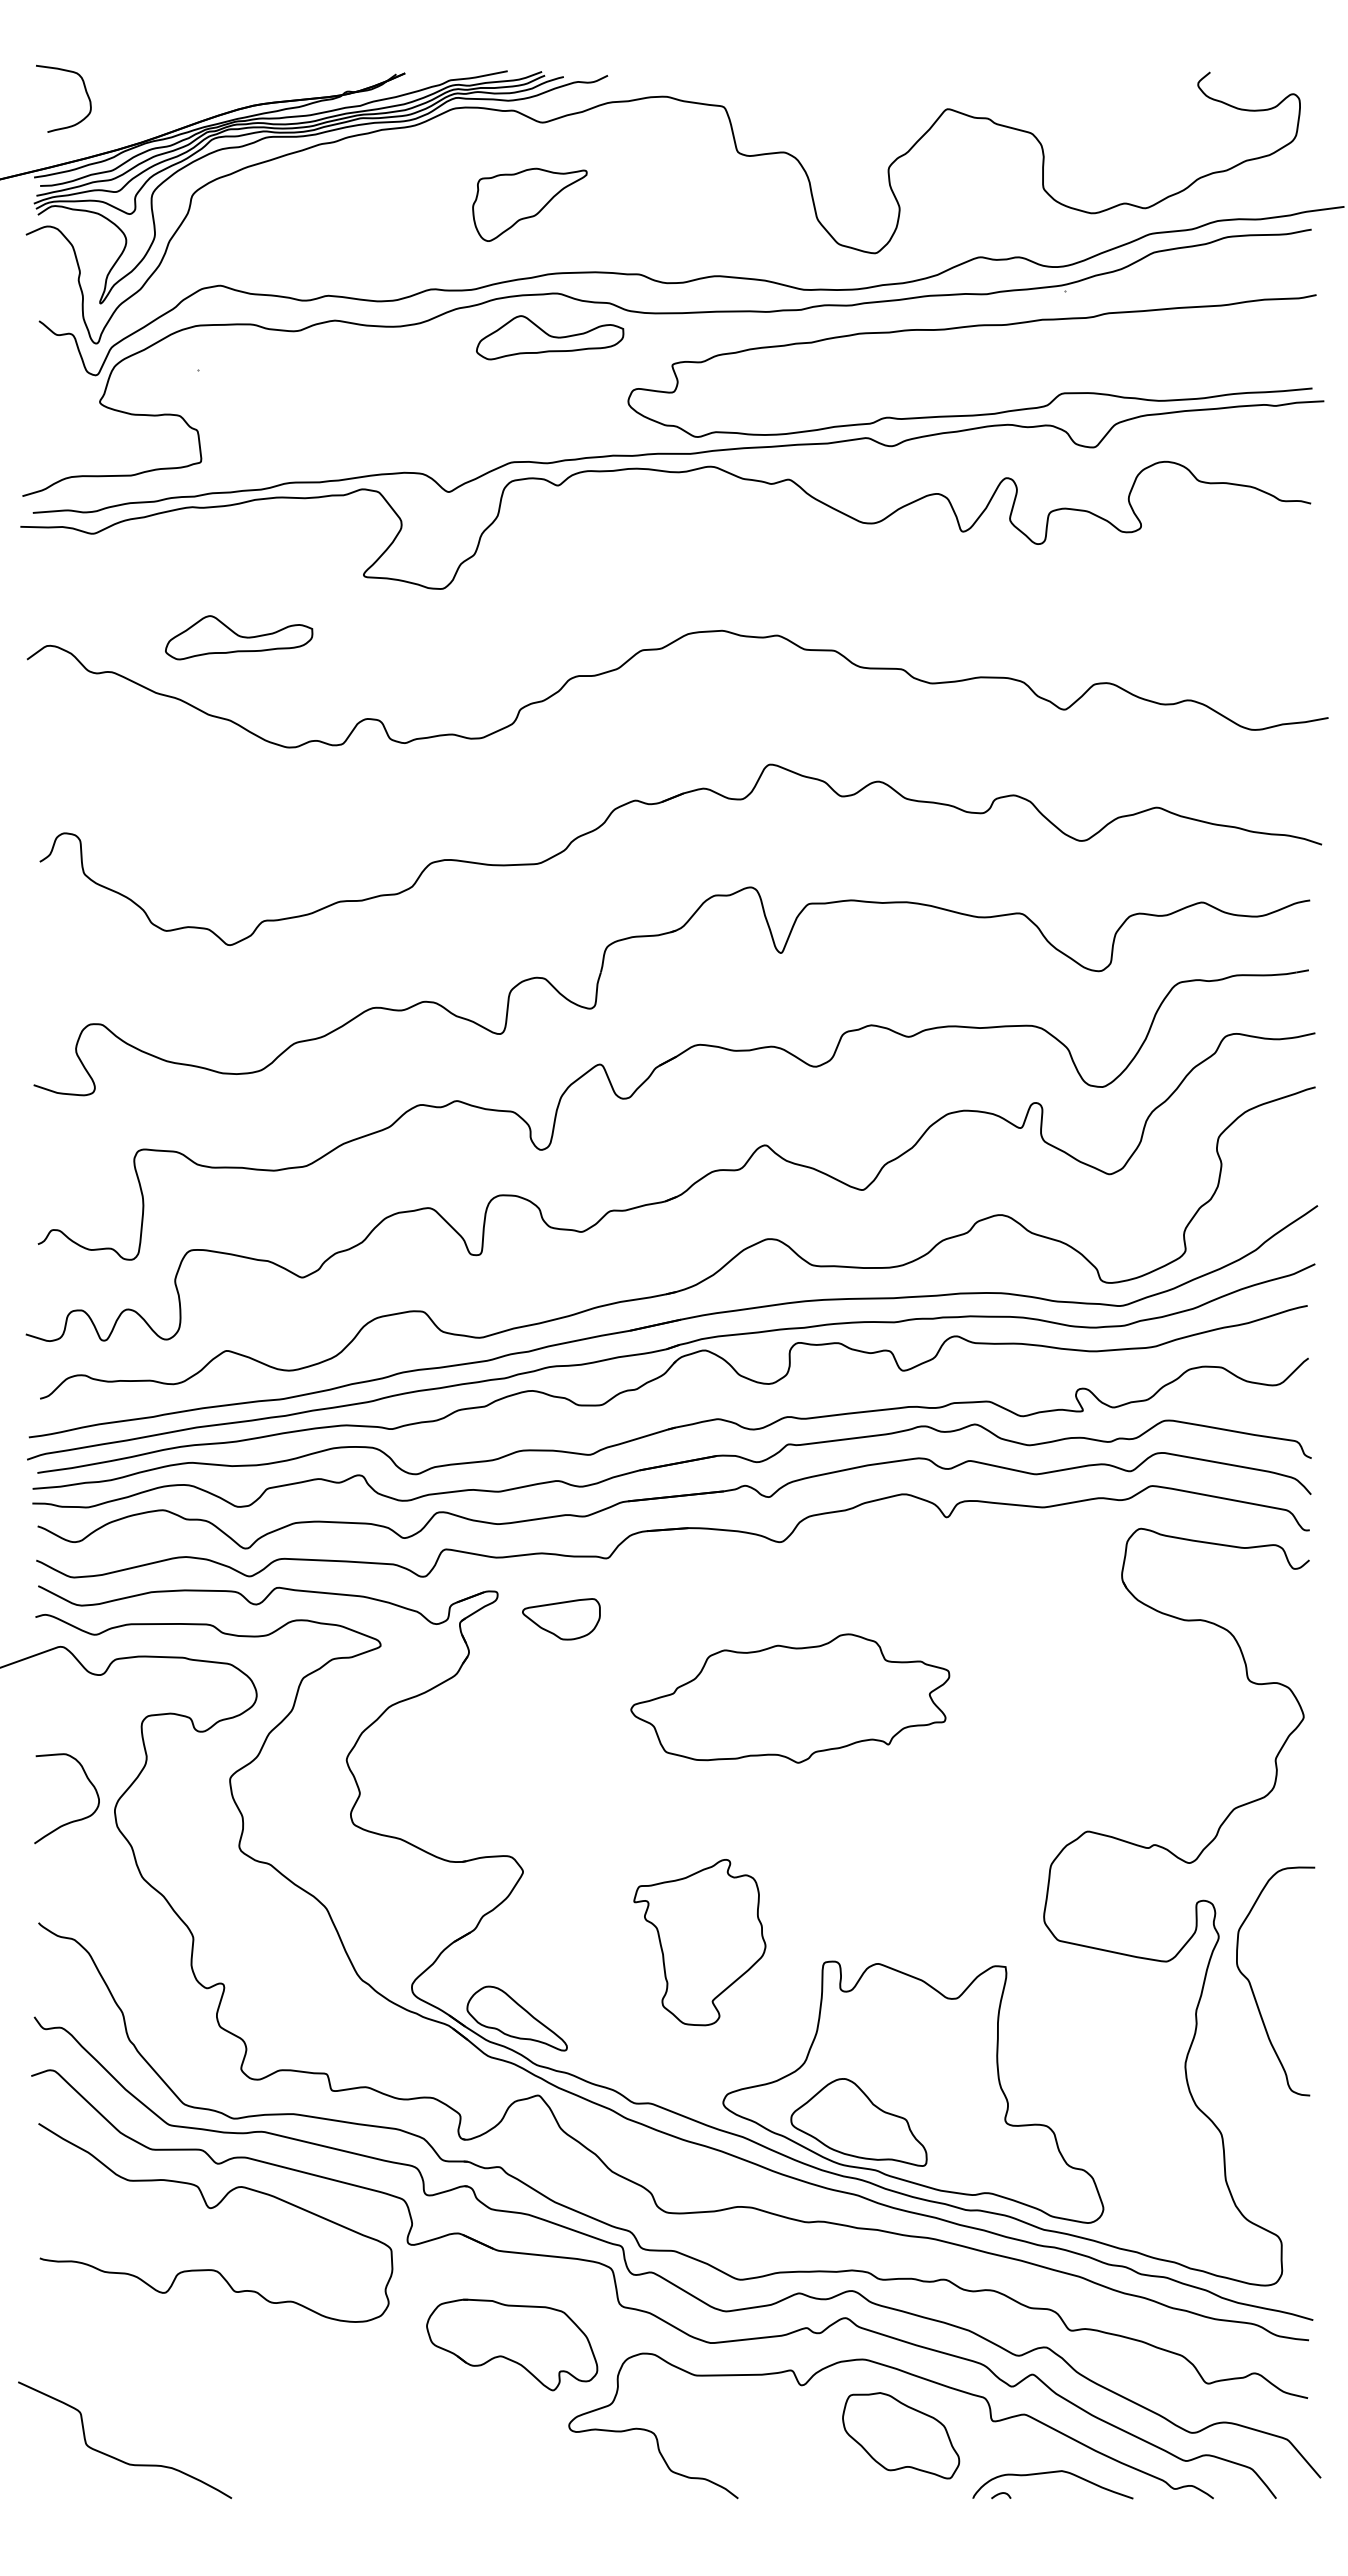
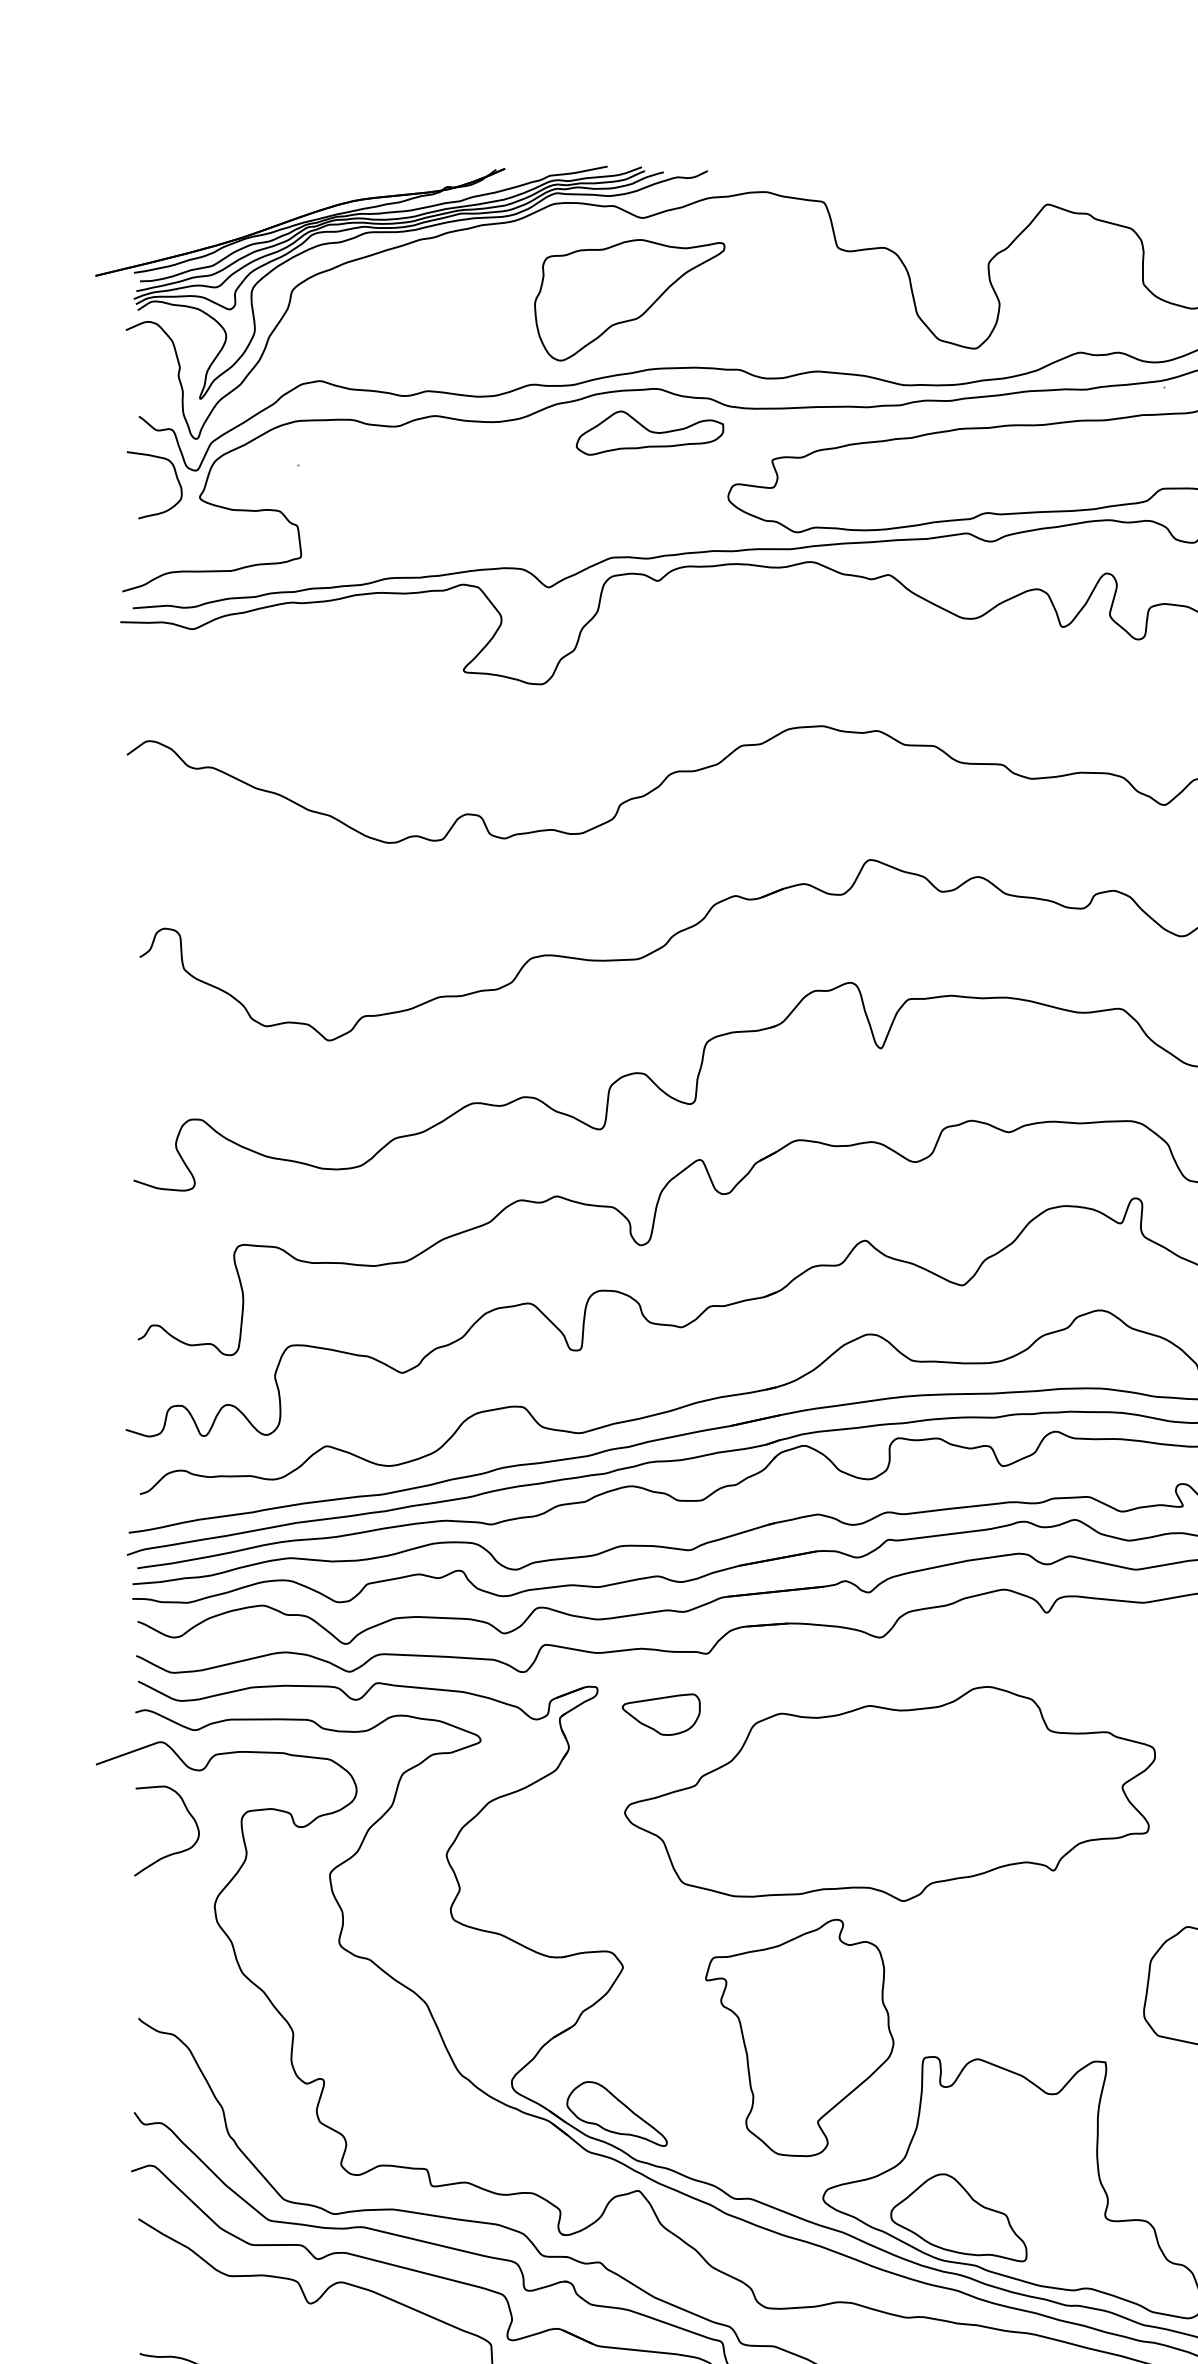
curve: (85, 92) -> (176, 478), moved
part: (529, 204) -> (629, 299), size x1.67
part: (239, 637) -> (339, 732), removed
part: (790, 1698) -> (890, 1793), size x1.67
curve: (73, 1820) -> (173, 1852), moved
part: (699, 1942) -> (799, 2037), size x1.43

